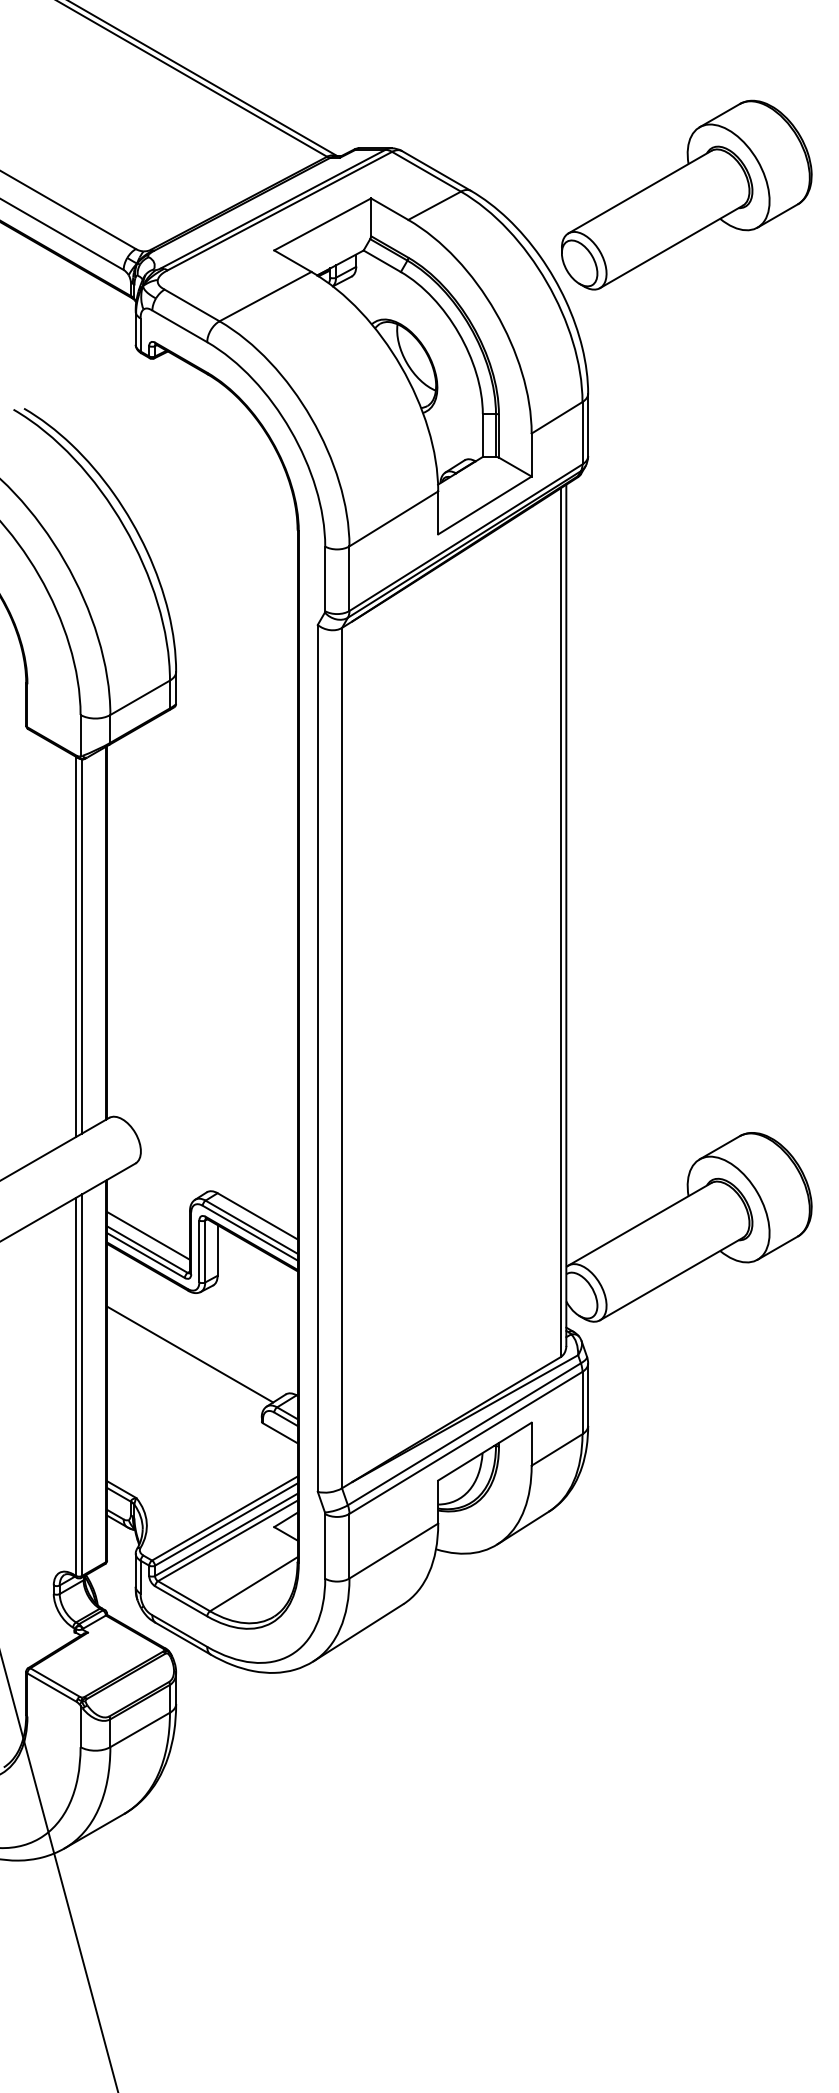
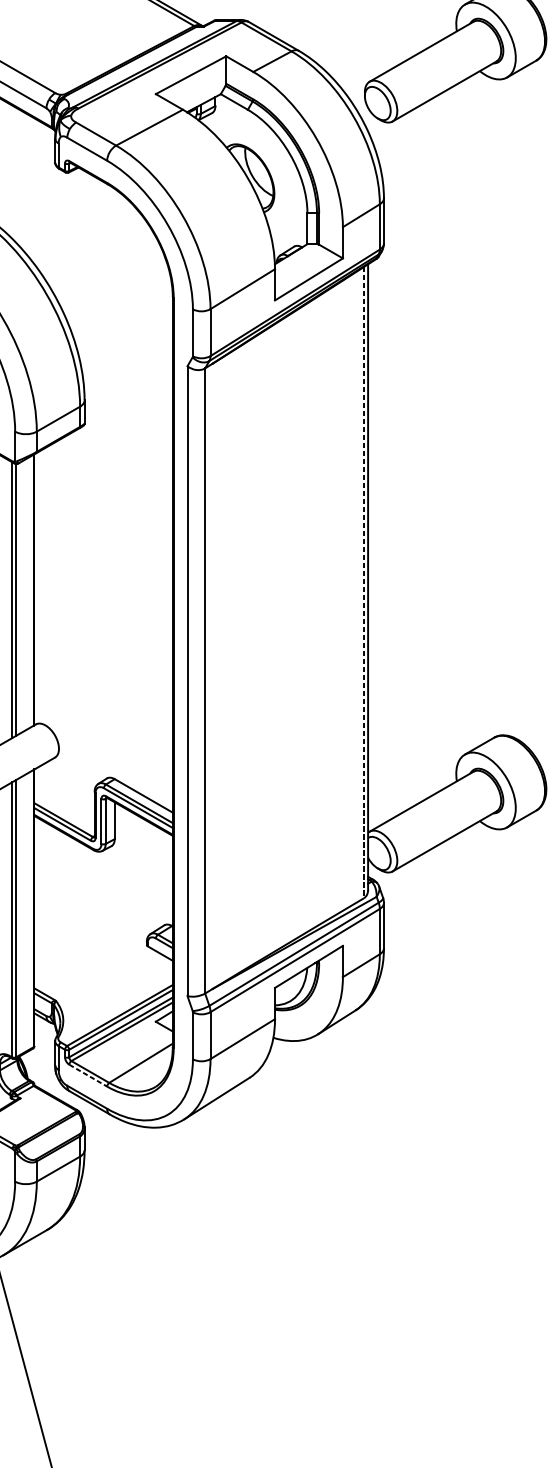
line: (560, 923) -> (363, 583), solid -> dashed
line: (148, 1235) -> (64, 809), removed
line: (190, 1354) -> (95, 896), removed
line: (181, 1601) -> (88, 1075), solid -> dashed

